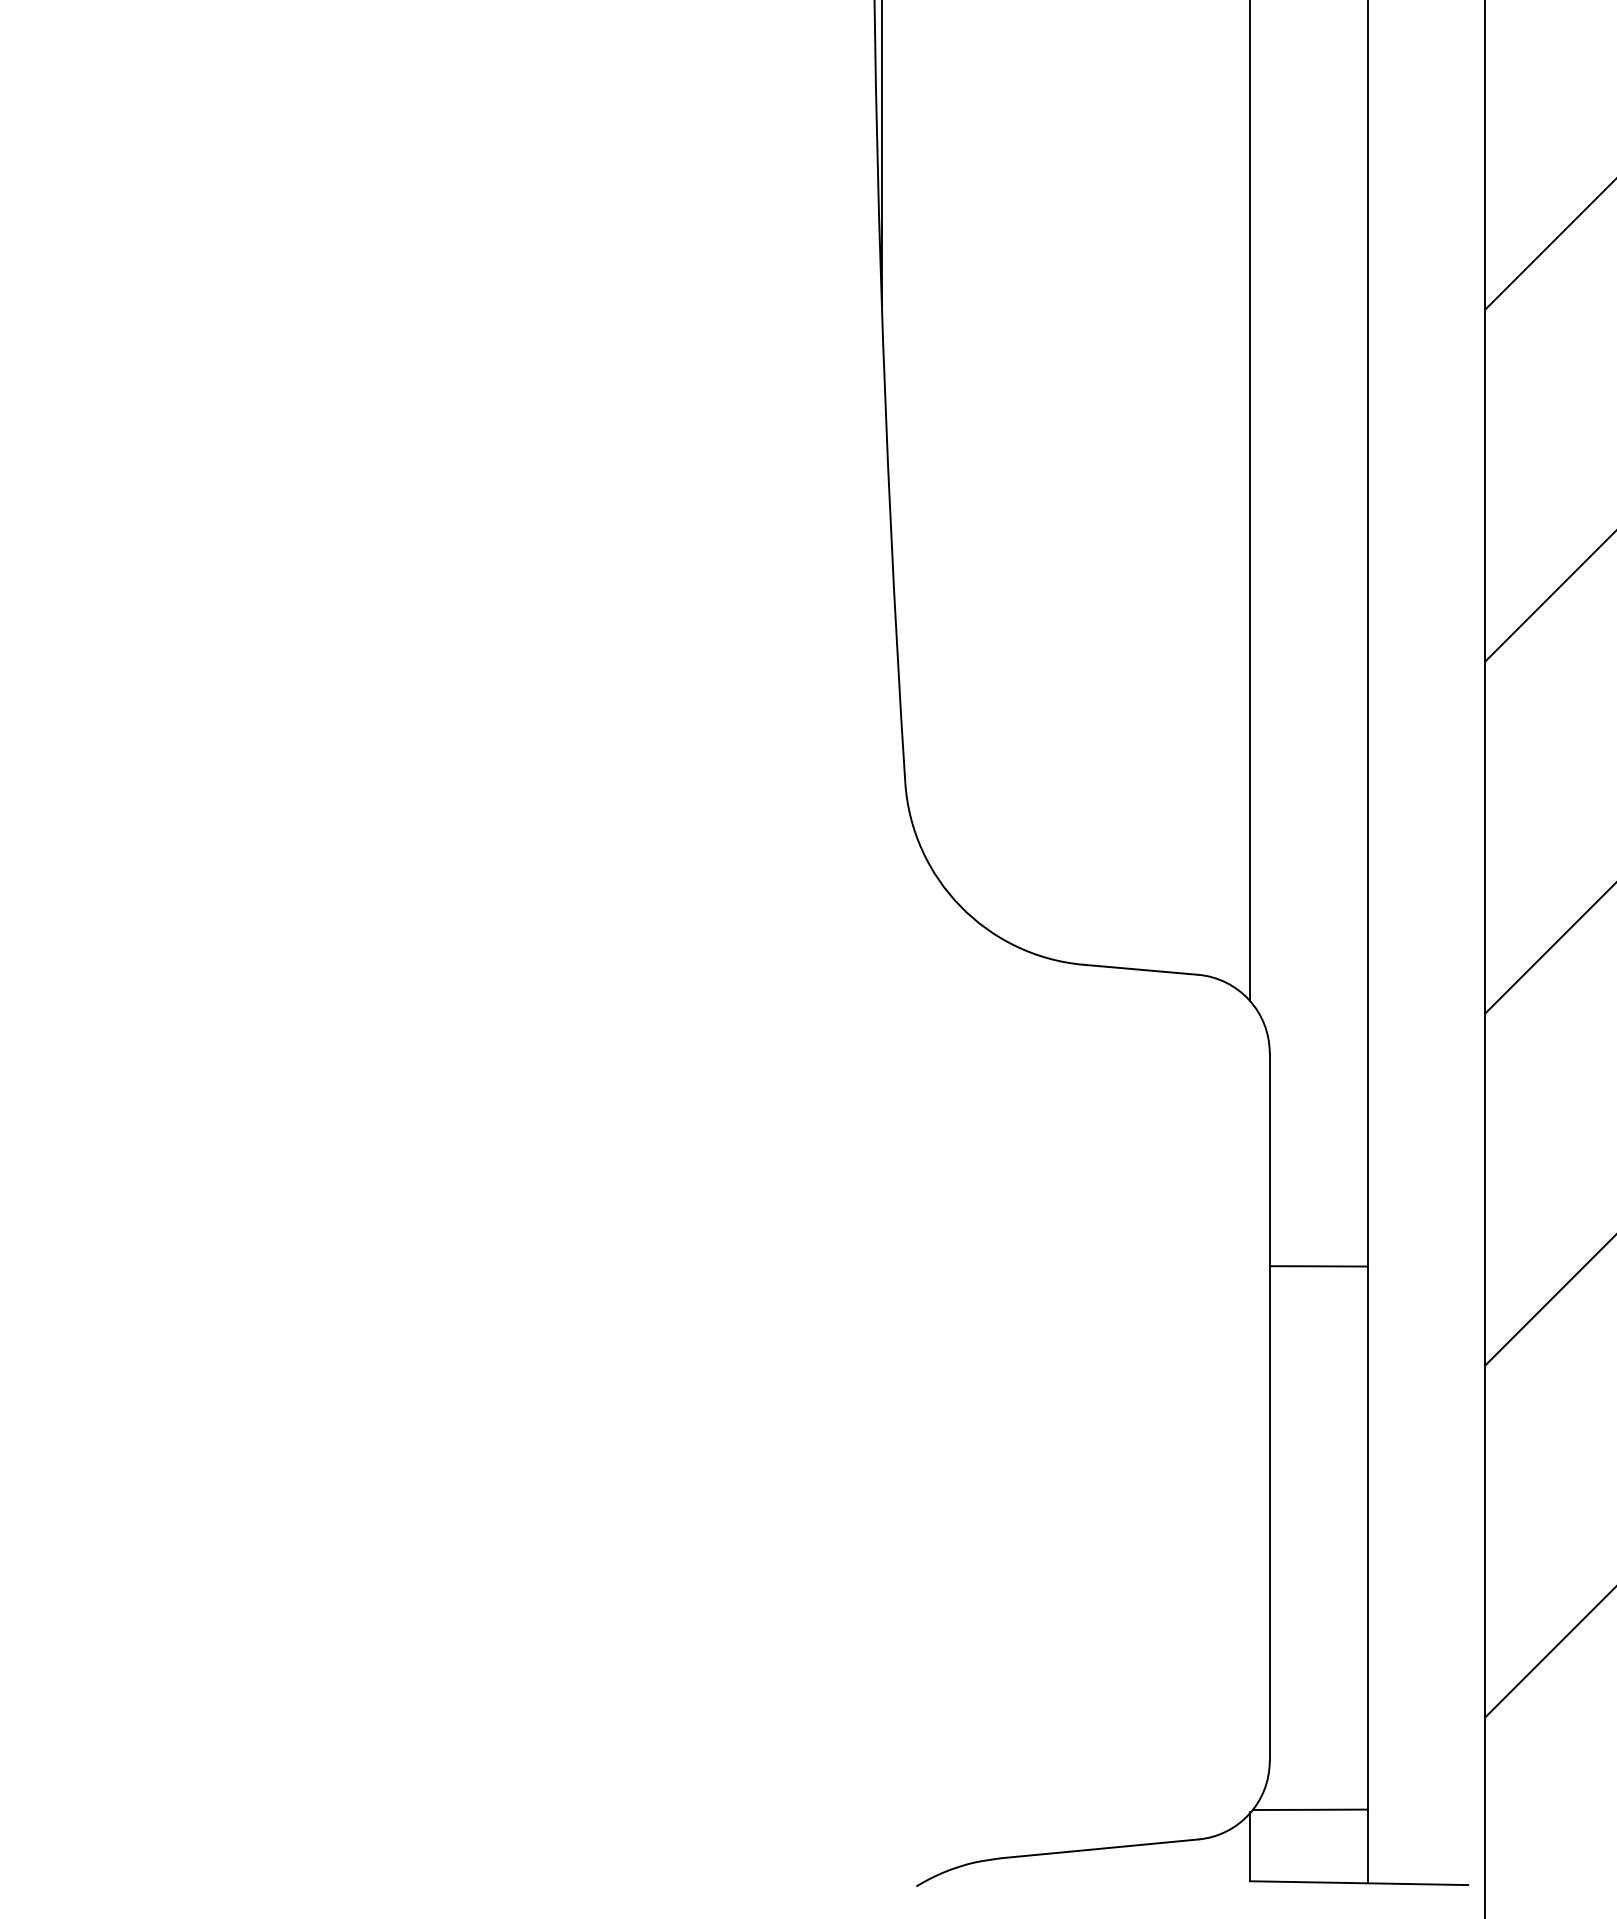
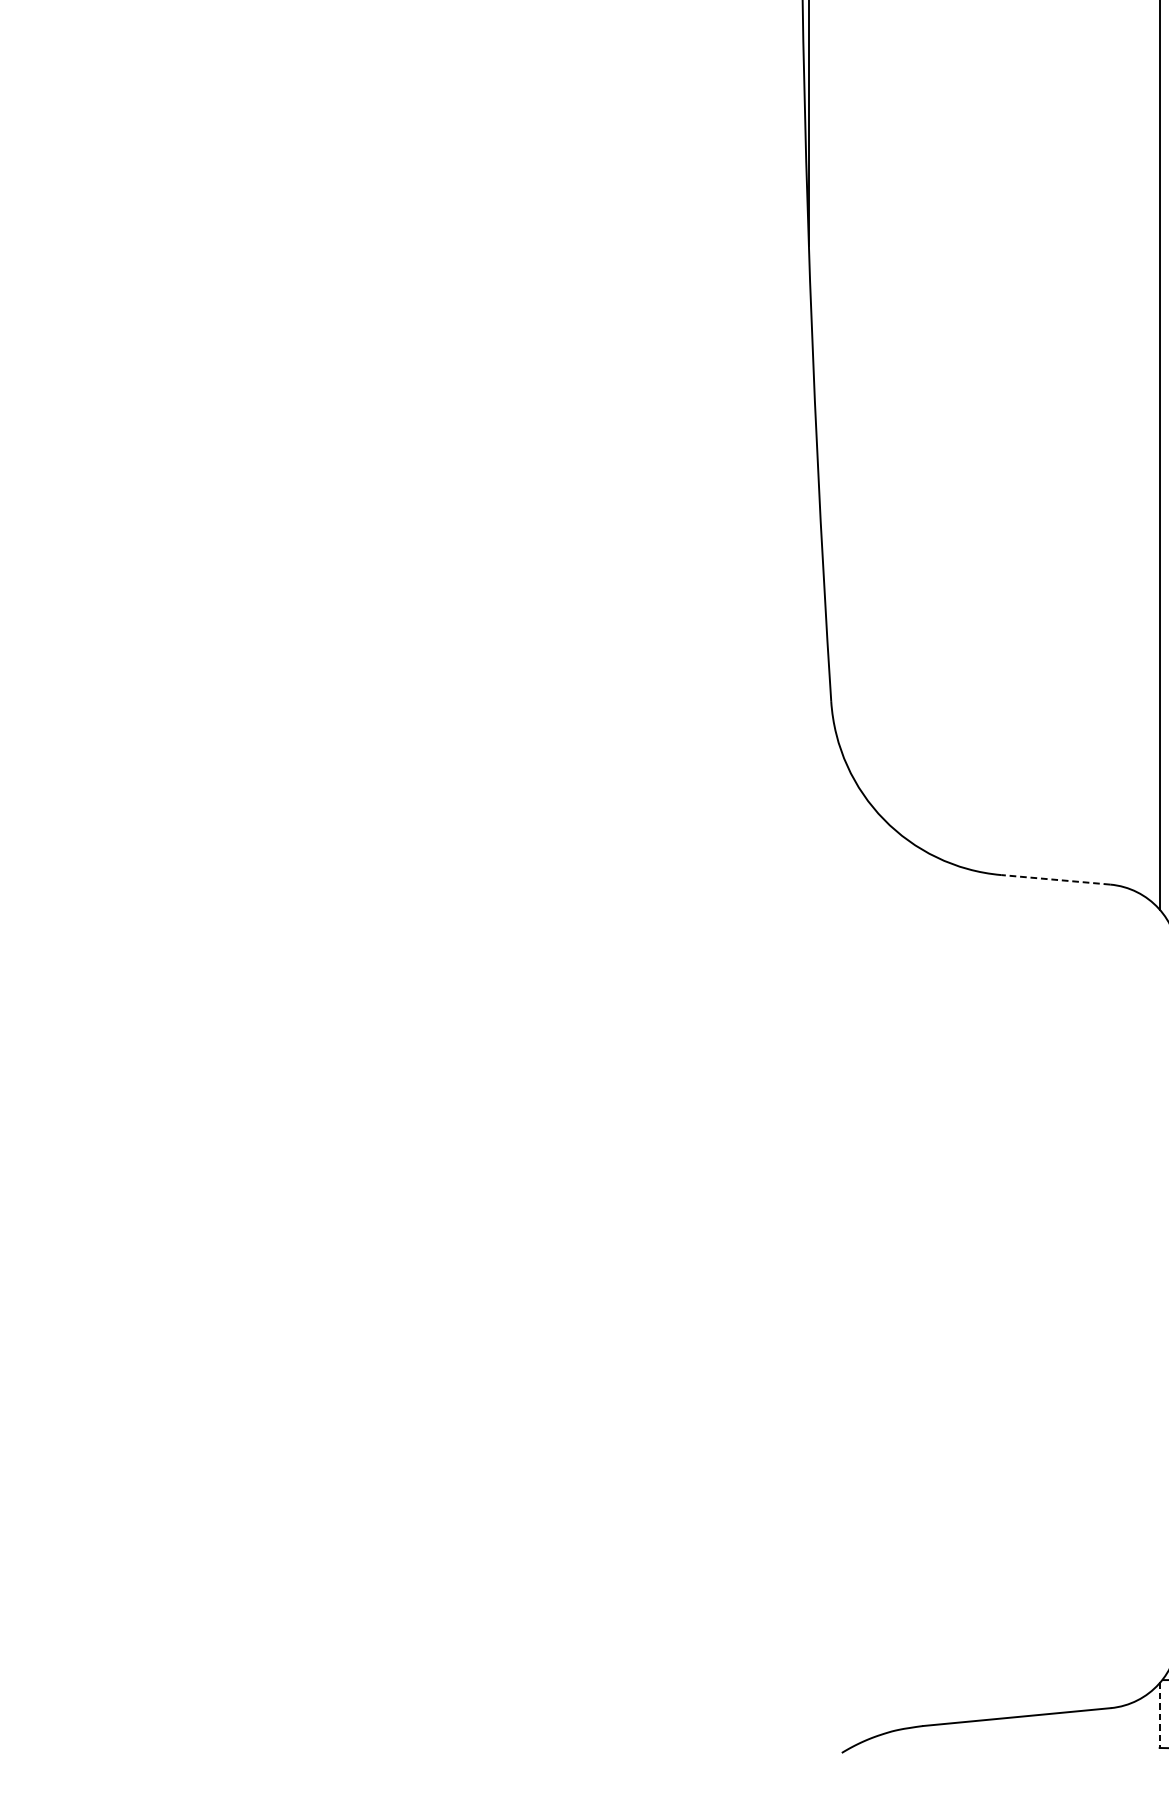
line: (1140, 969) -> (1055, 879), solid -> dashed
line: (1250, 1847) -> (1160, 1715), solid -> dashed

